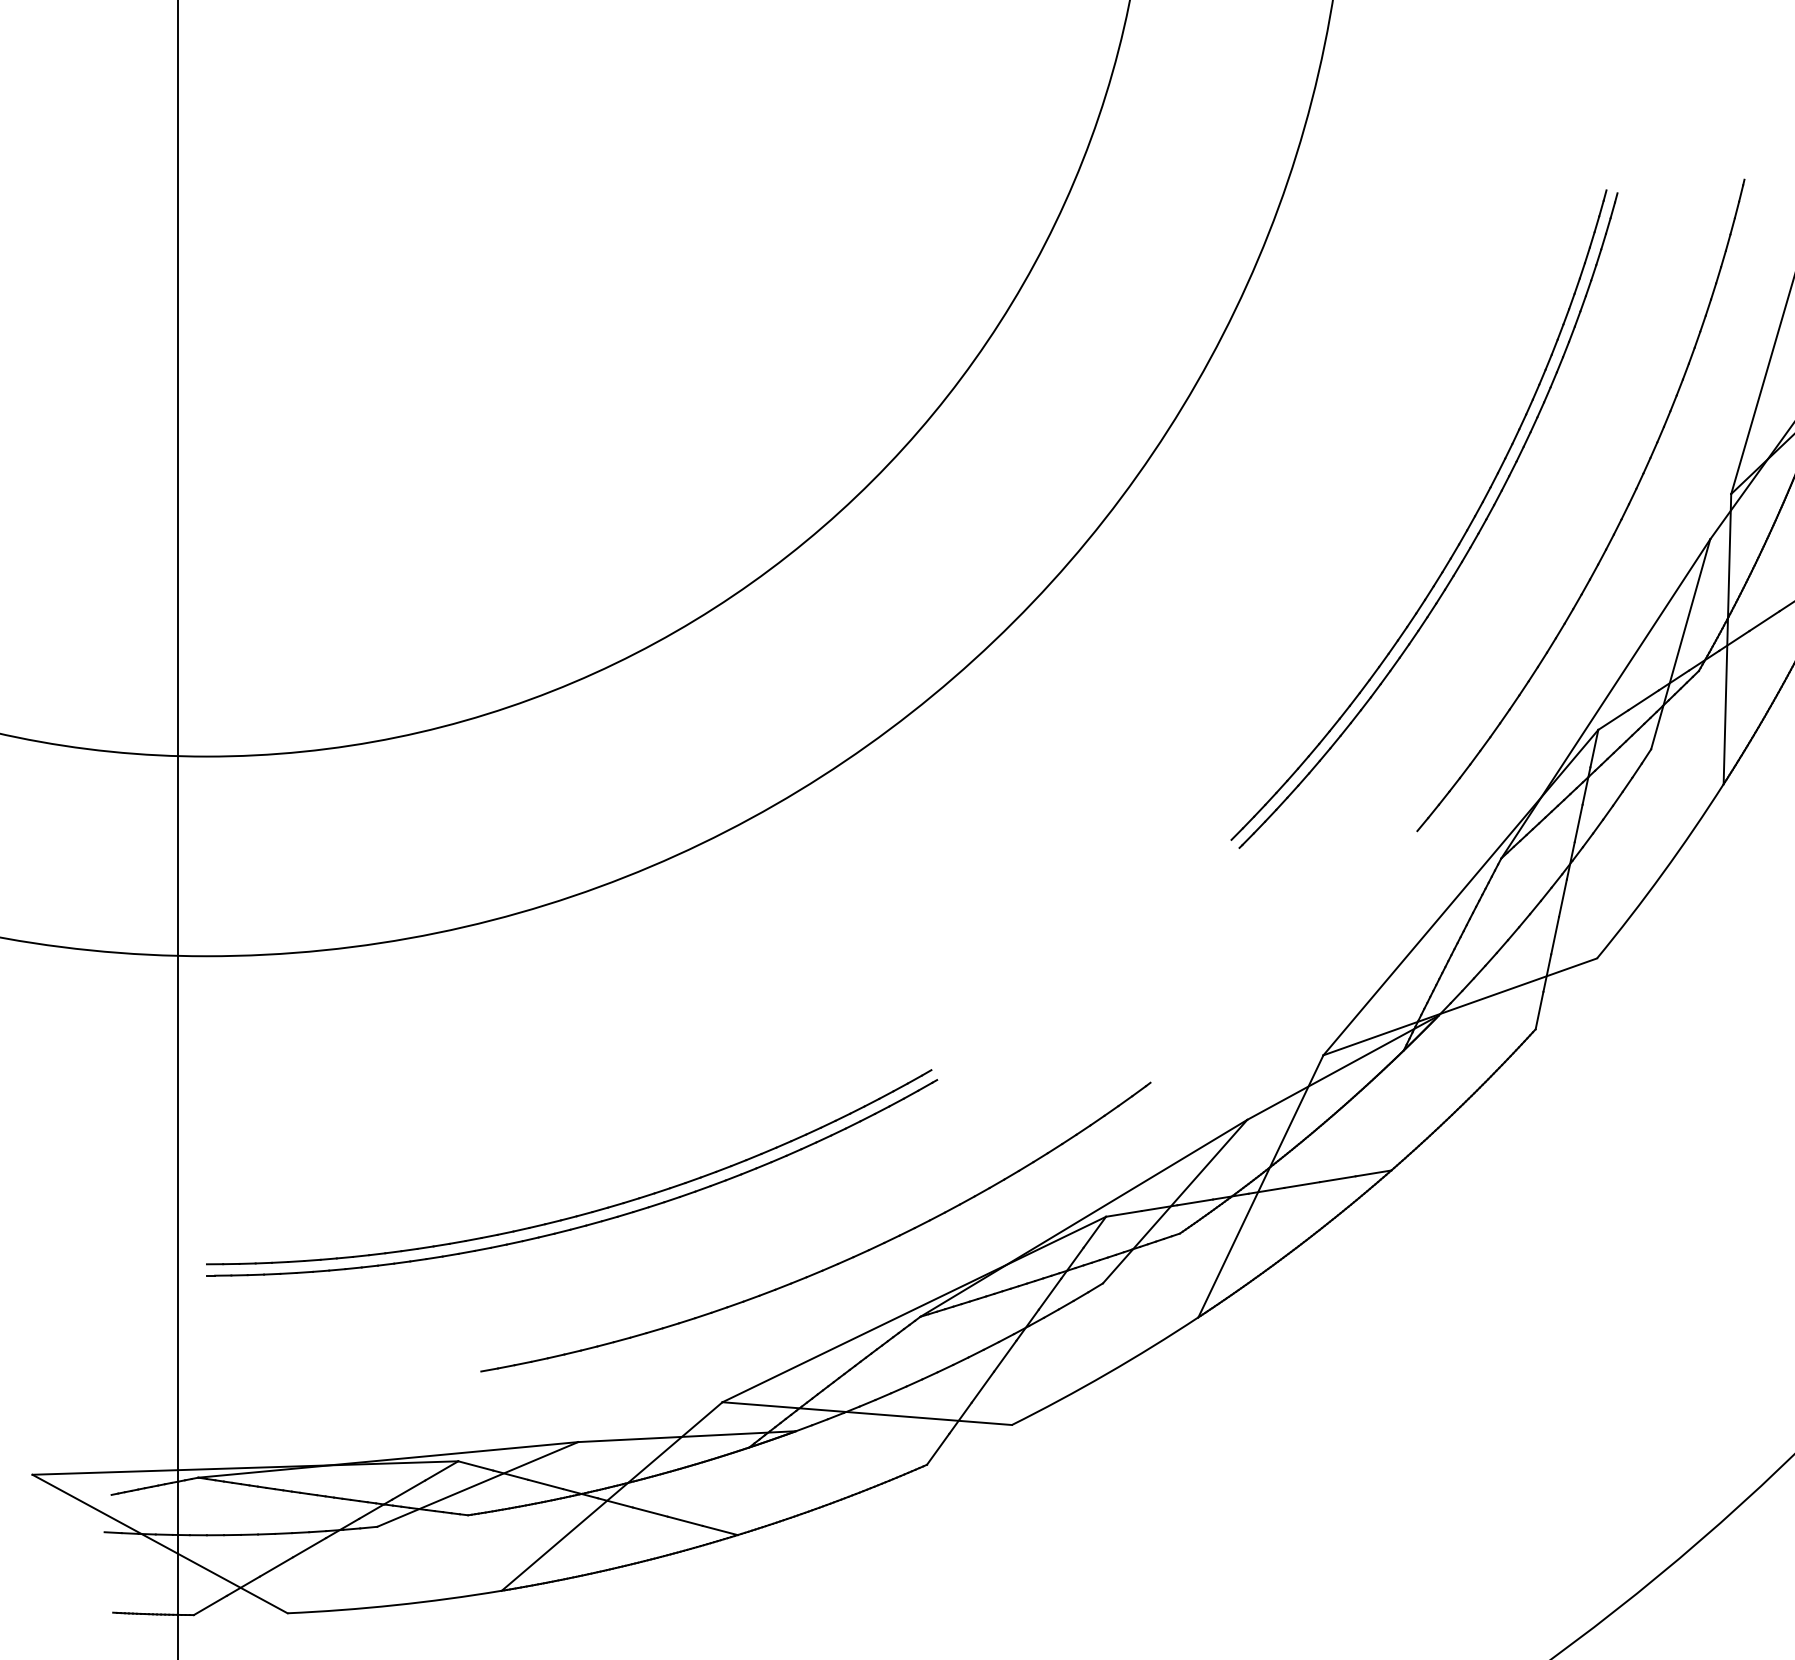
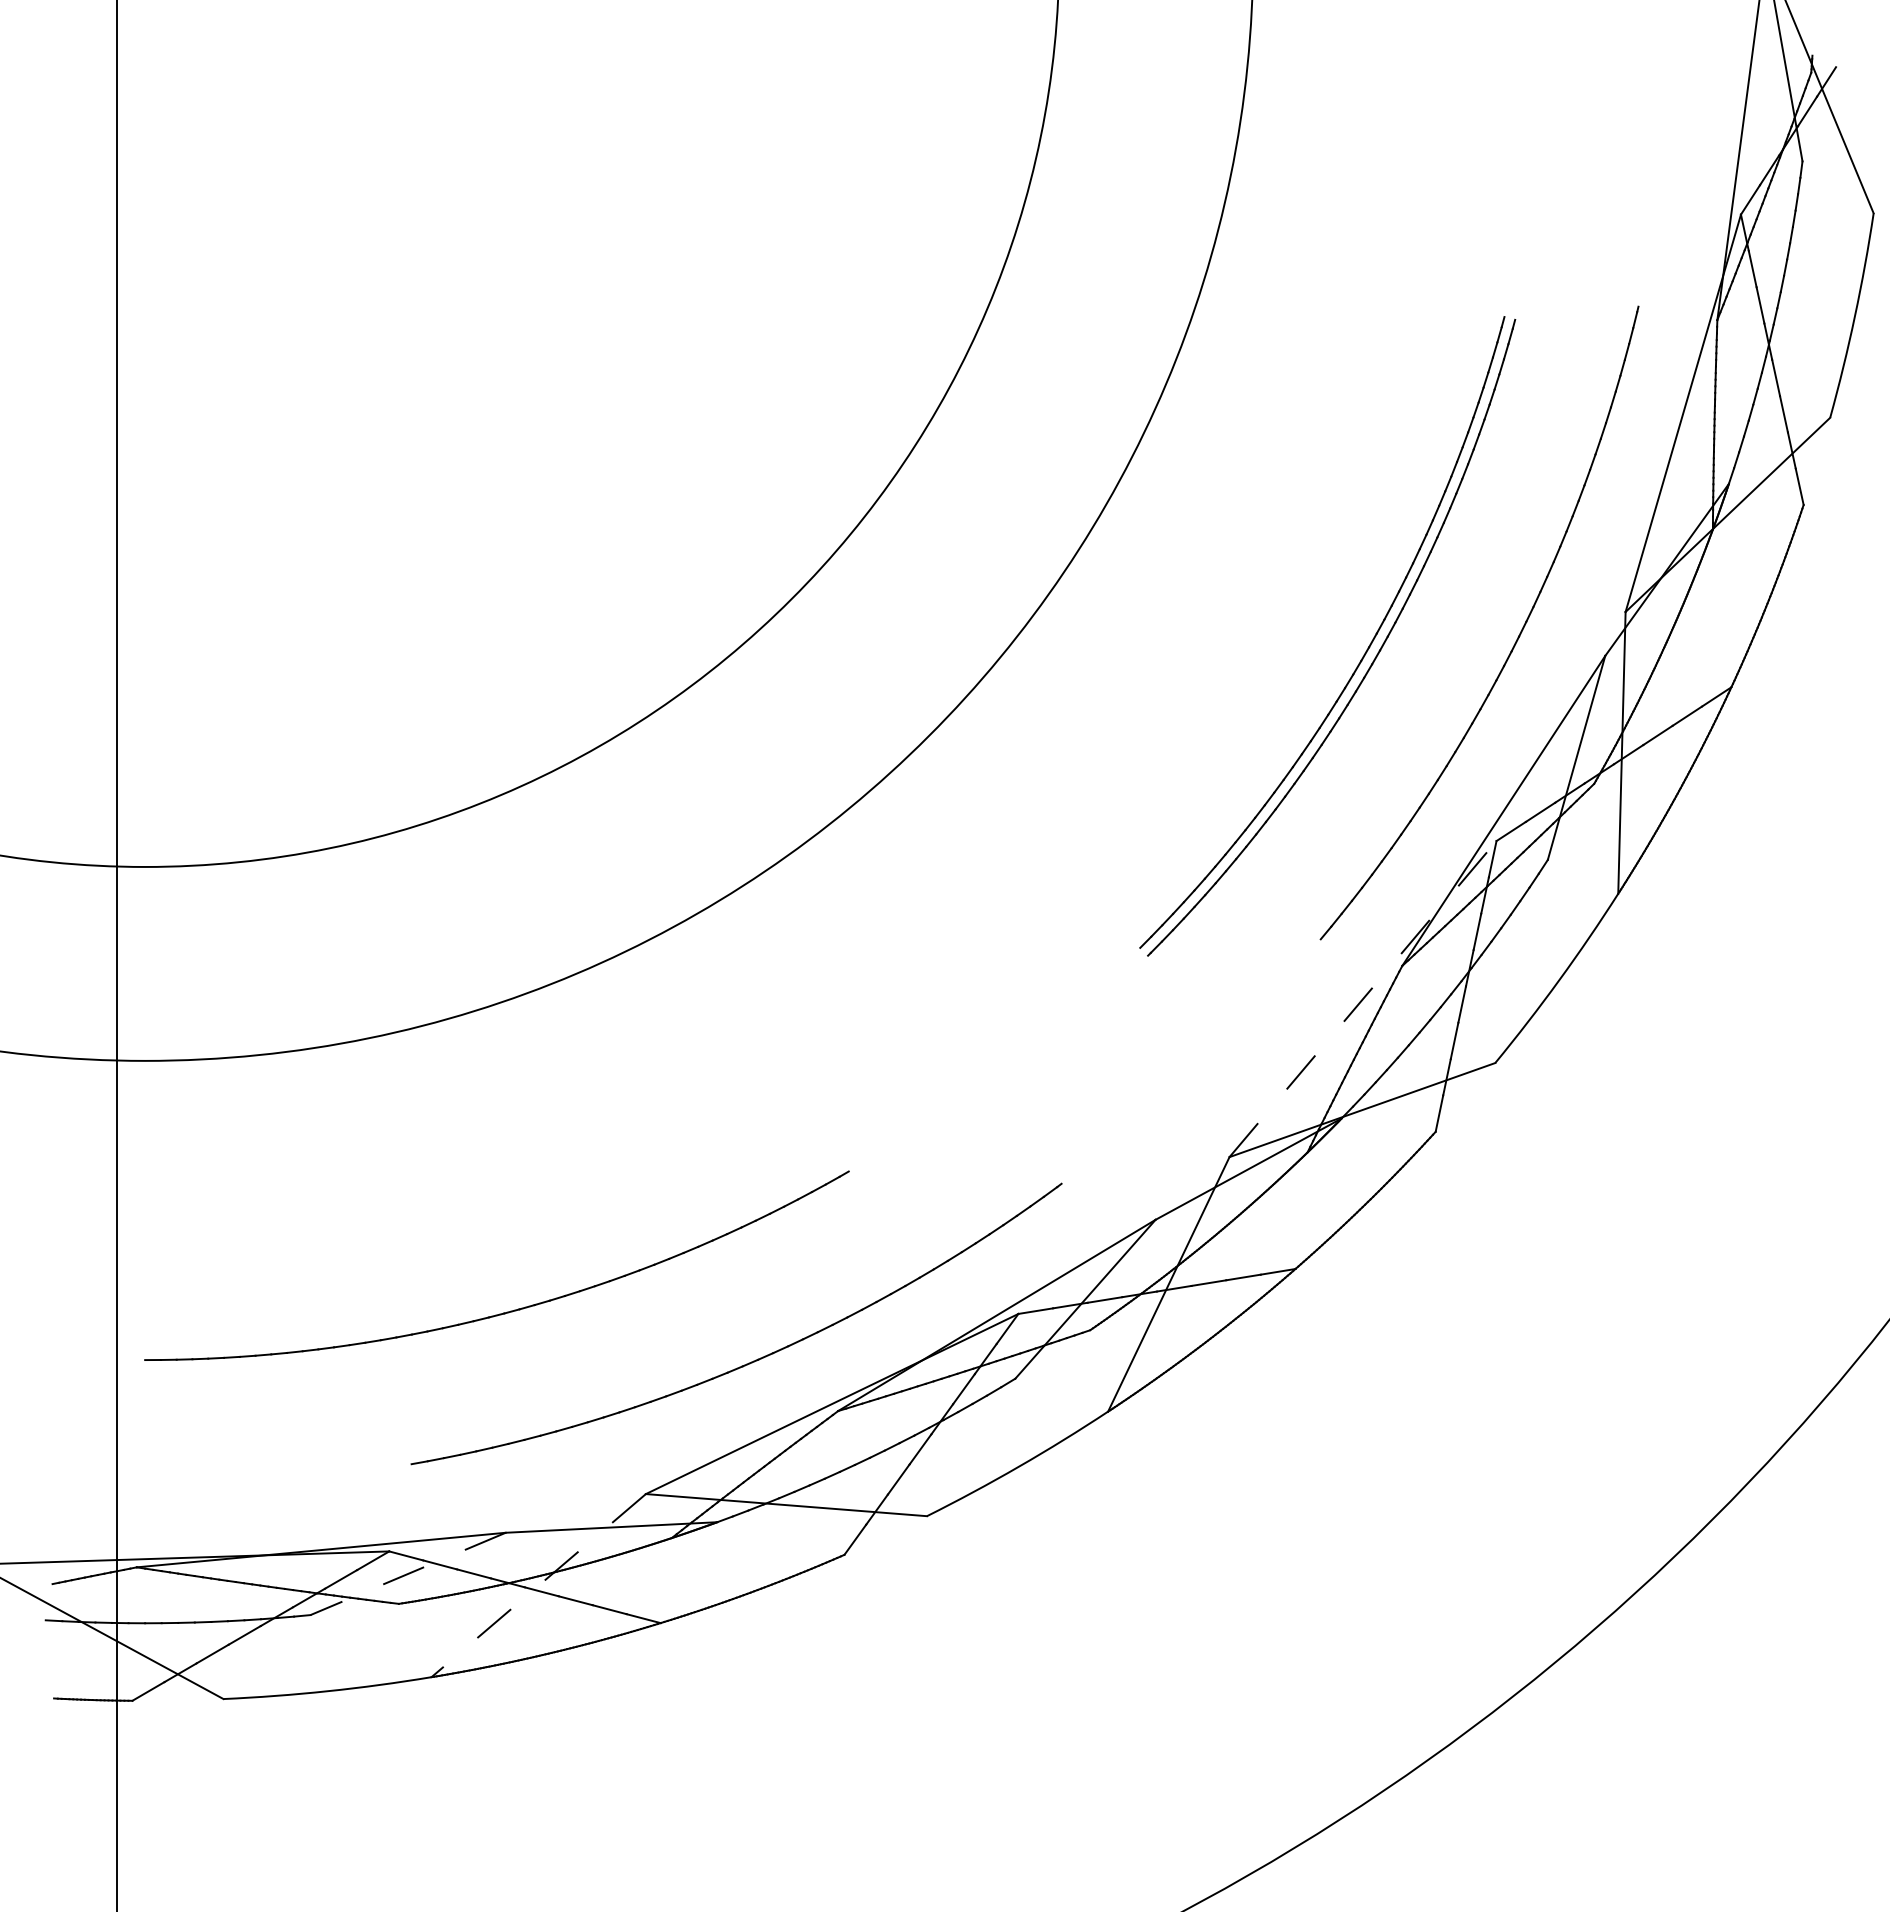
line: (1461, 893) -> (1363, 999), solid -> dashed
part: (585, 1224) -> (512, 1321), removed
line: (478, 1484) -> (408, 1573), solid -> dashed
line: (611, 1496) -> (538, 1585), solid -> dashed

